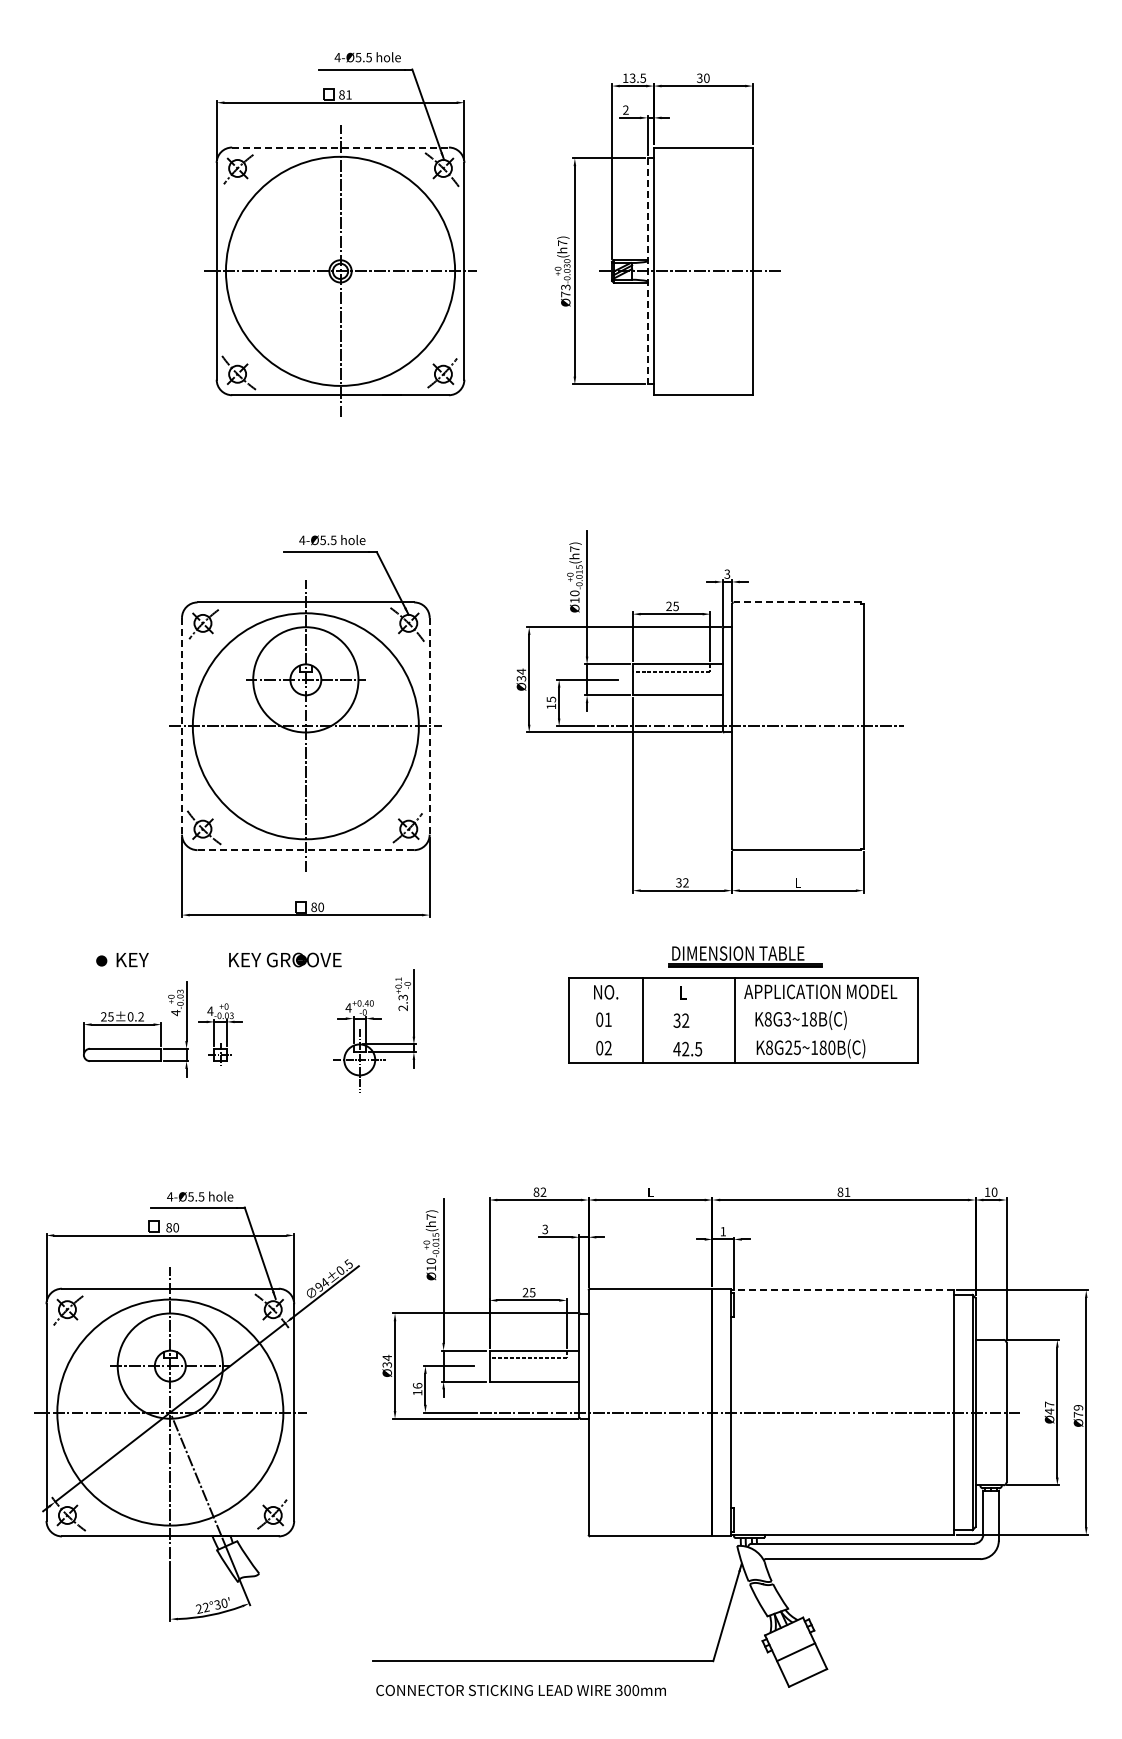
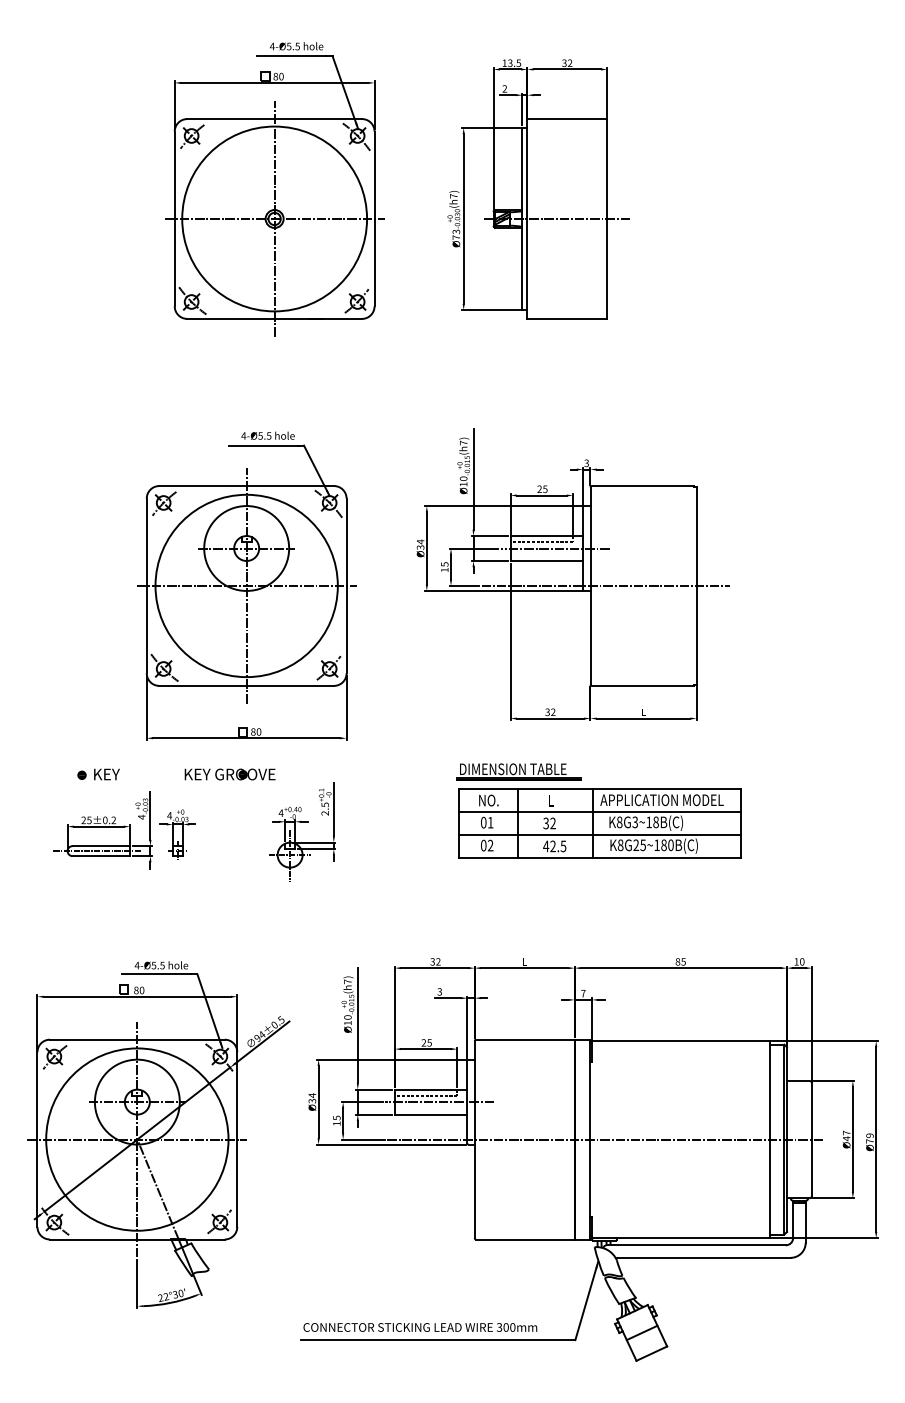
text: (706, 77) -> (569, 62), 30 -> 32
text: (348, 94) -> (281, 76), 81 -> 80
line: (341, 147) -> (275, 119), dashed -> solid
line: (647, 271) -> (522, 219), dashed -> solid
line: (796, 602) -> (642, 486), dashed -> solid
line: (688, 679) -> (555, 548), added
line: (182, 726) -> (147, 586), dashed -> solid
line: (429, 726) -> (346, 586), dashed -> solid
line: (306, 850) -> (247, 686), dashed -> solid
part: (745, 956) -> (519, 771), moved
text: (402, 997) -> (324, 804), 2.3 -> 2.5
line: (743, 1006) -> (599, 812), added
line: (743, 1034) -> (599, 834), added
line: (121, 1054) -> (97, 850), added
text: (536, 1191) -> (432, 961), 82 -> 32
text: (847, 1191) -> (683, 961), 81 -> 85
text: (723, 1231) -> (583, 993), 1 -> 7
line: (842, 1290) -> (679, 1041), dashed -> solid
line: (544, 1366) -> (439, 1102), added
text: (417, 1385) -> (336, 1117), 16 -> 15
text: (520, 1690) -> (419, 1327), moved

